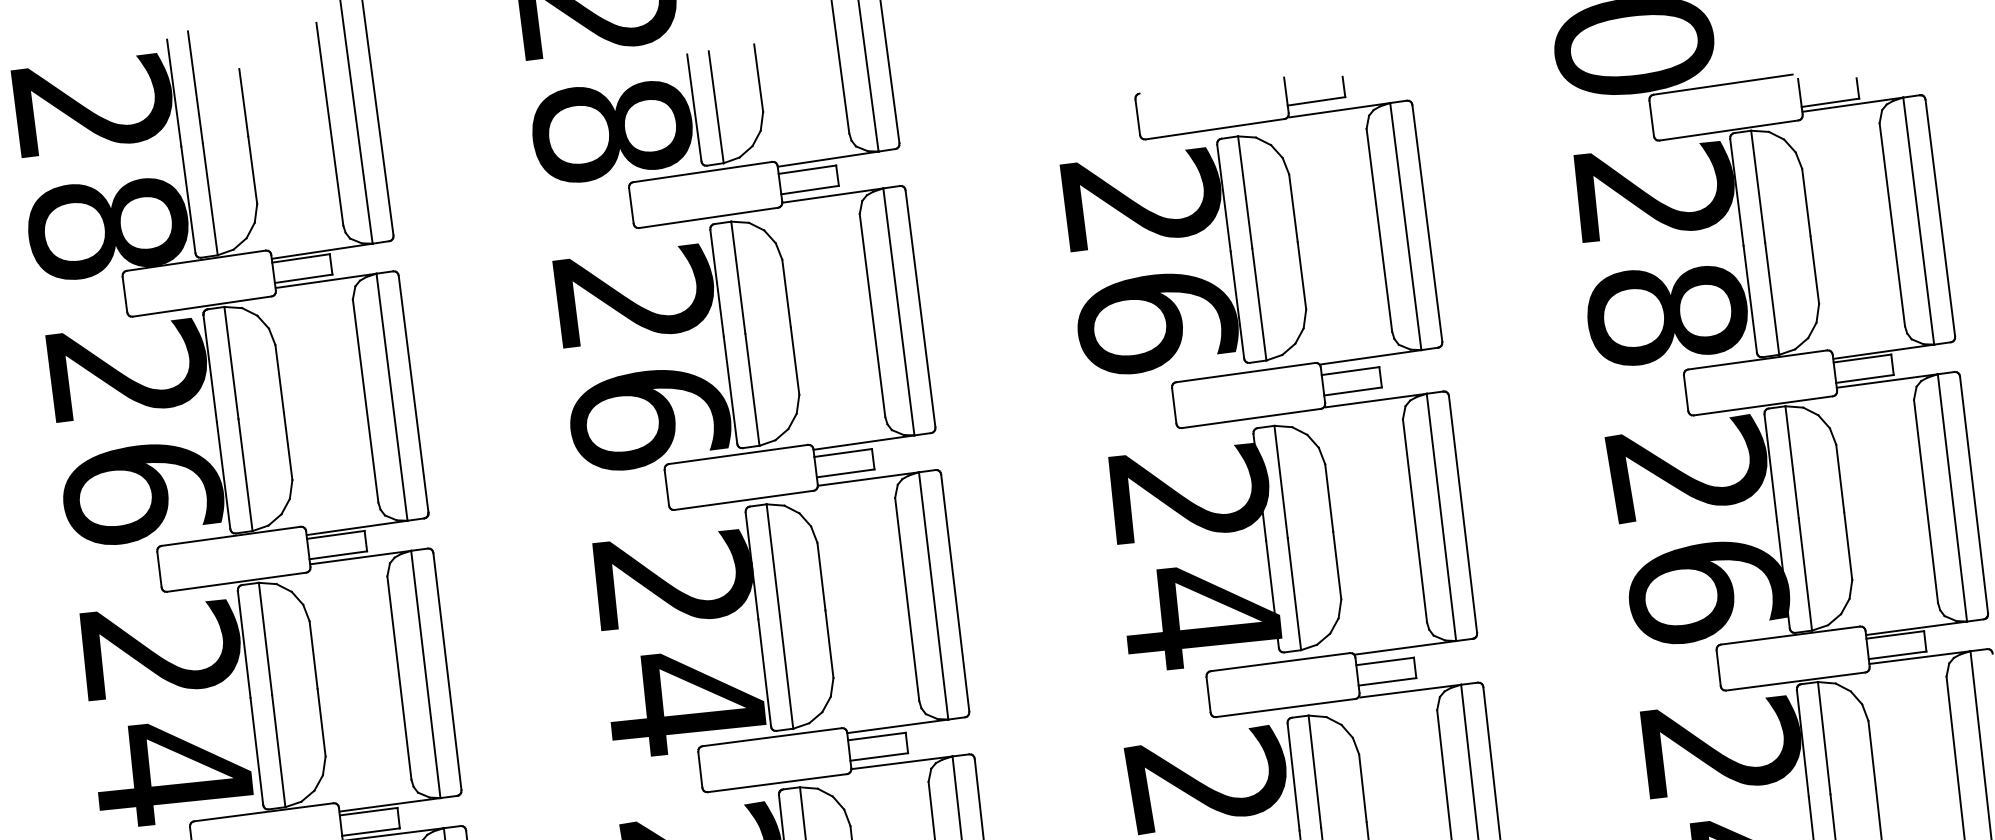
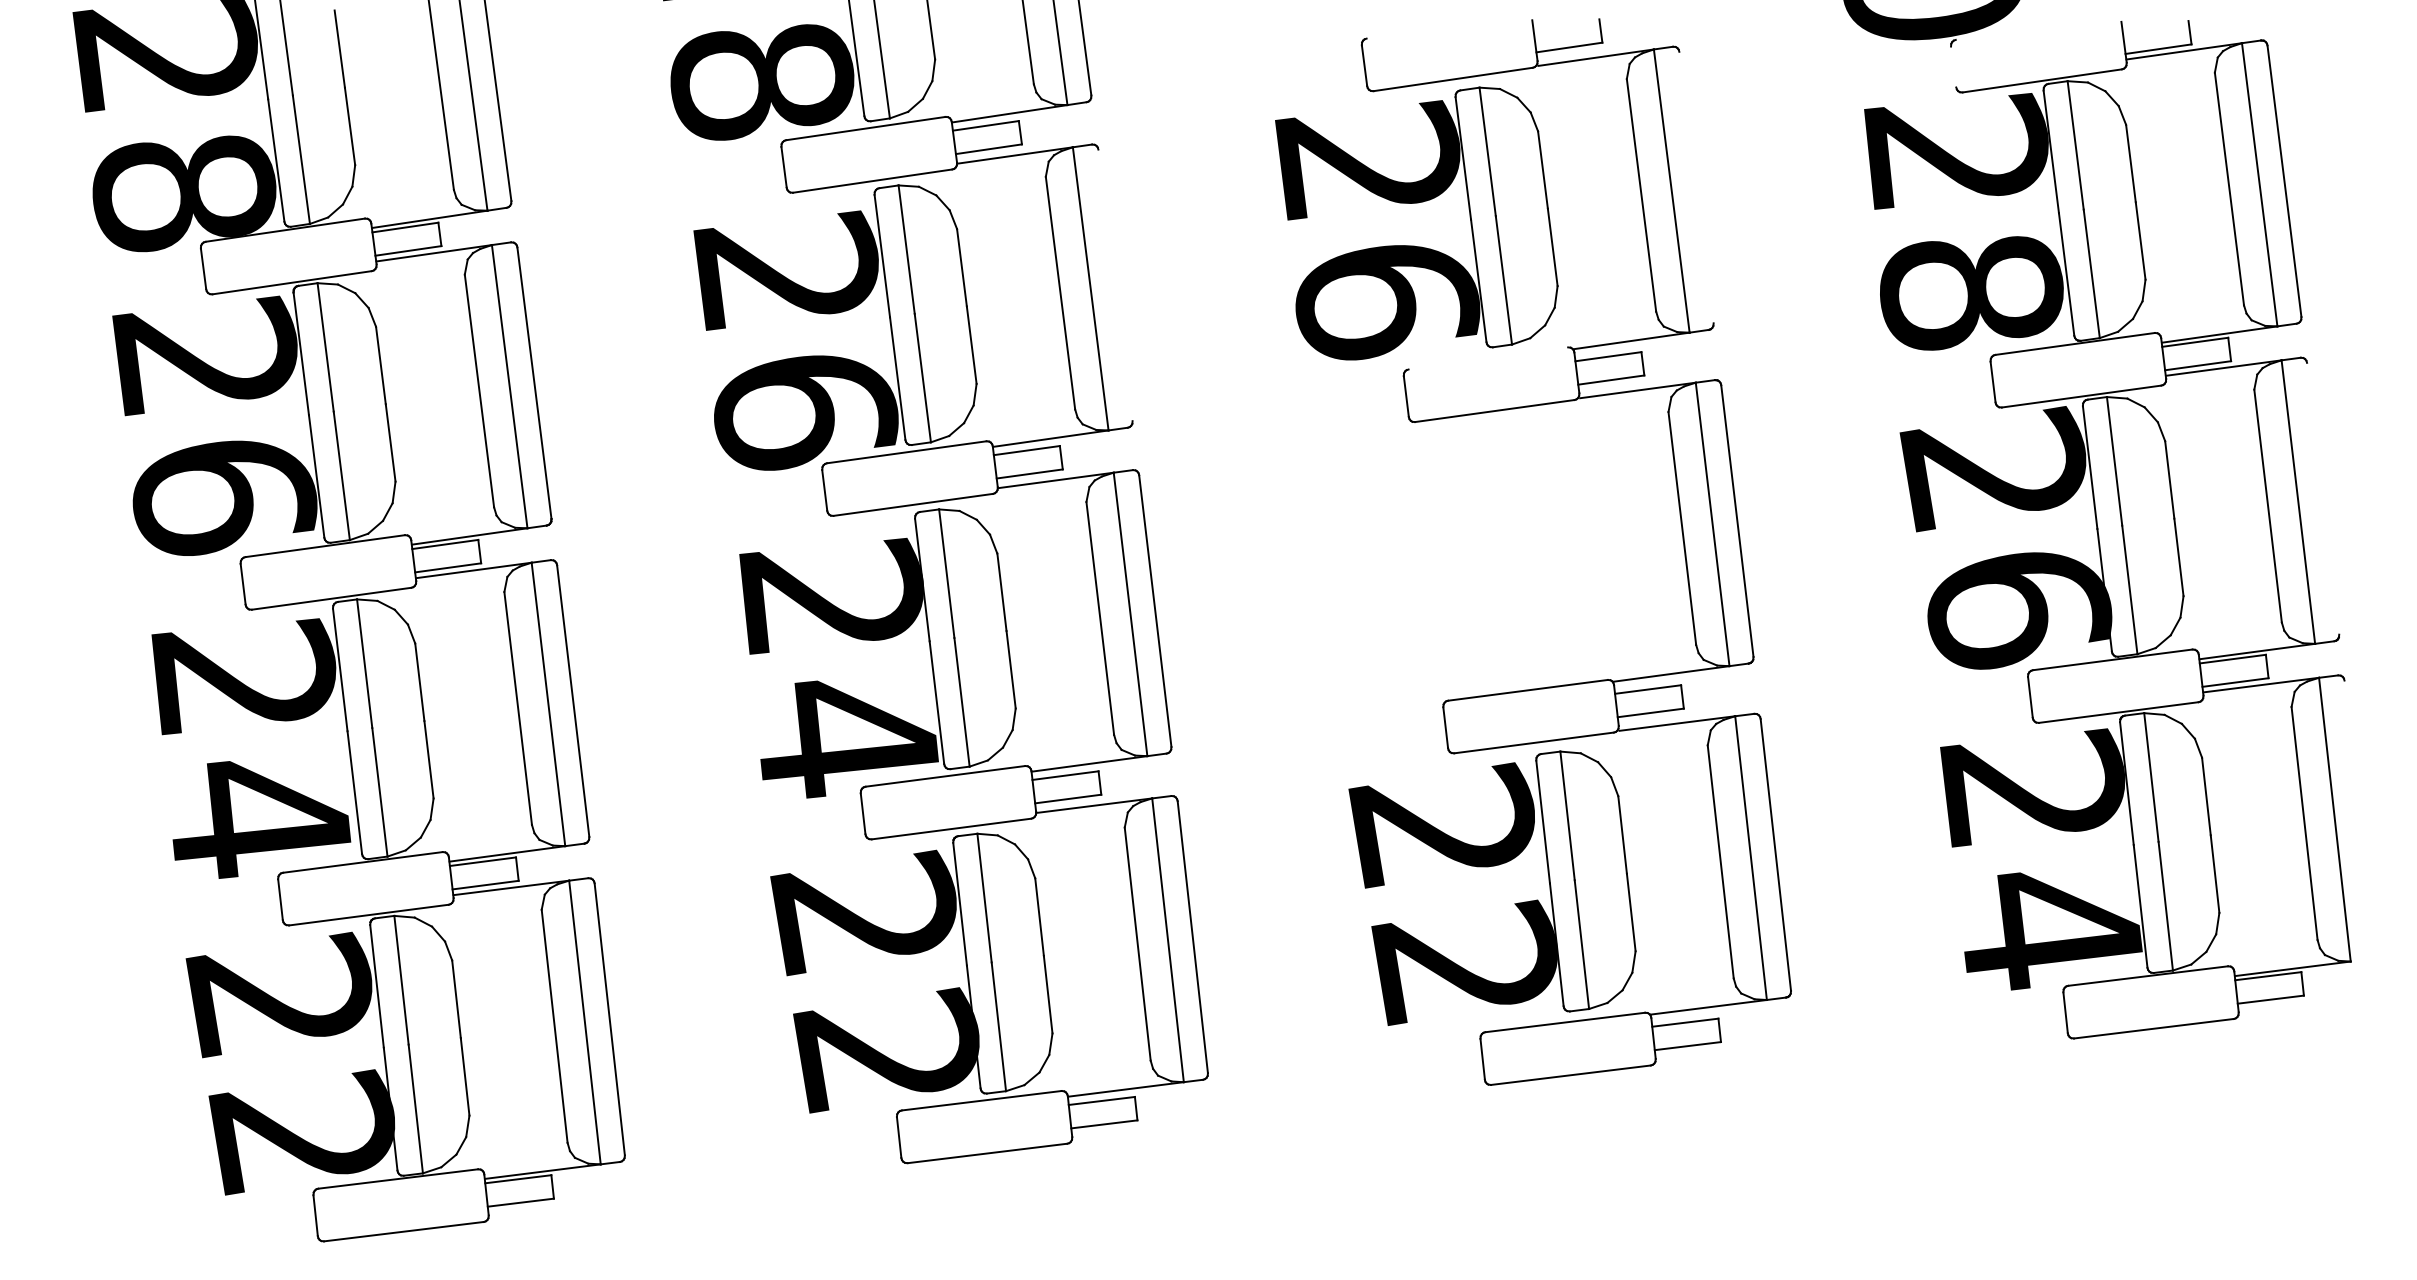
line: (1723, 83) -> (2035, 27), removed
line: (1651, 117) -> (1953, 66), removed
line: (1427, 223) -> (1696, 187), removed
line: (920, 308) -> (1115, 285), removed
line: (1245, 372) -> (1488, 358), removed
line: (1974, 494) -> (2323, 498), removed
part: (1224, 533) -> (1464, 542), removed

